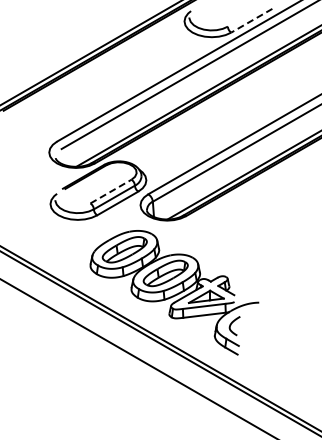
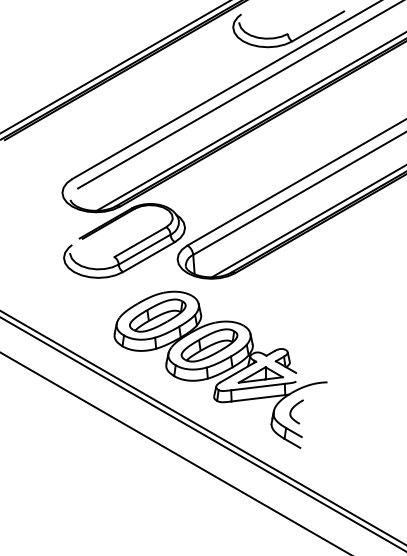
line: (251, 20) -> (317, 26), dashed -> solid
line: (110, 191) -> (139, 242), dashed -> solid

